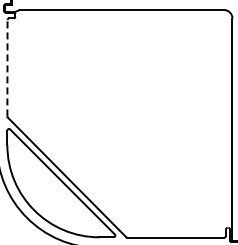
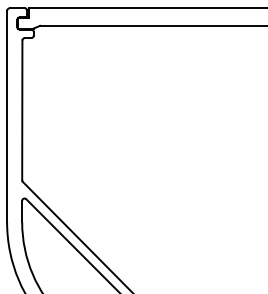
line: (7, 67) -> (22, 109), dashed -> solid

